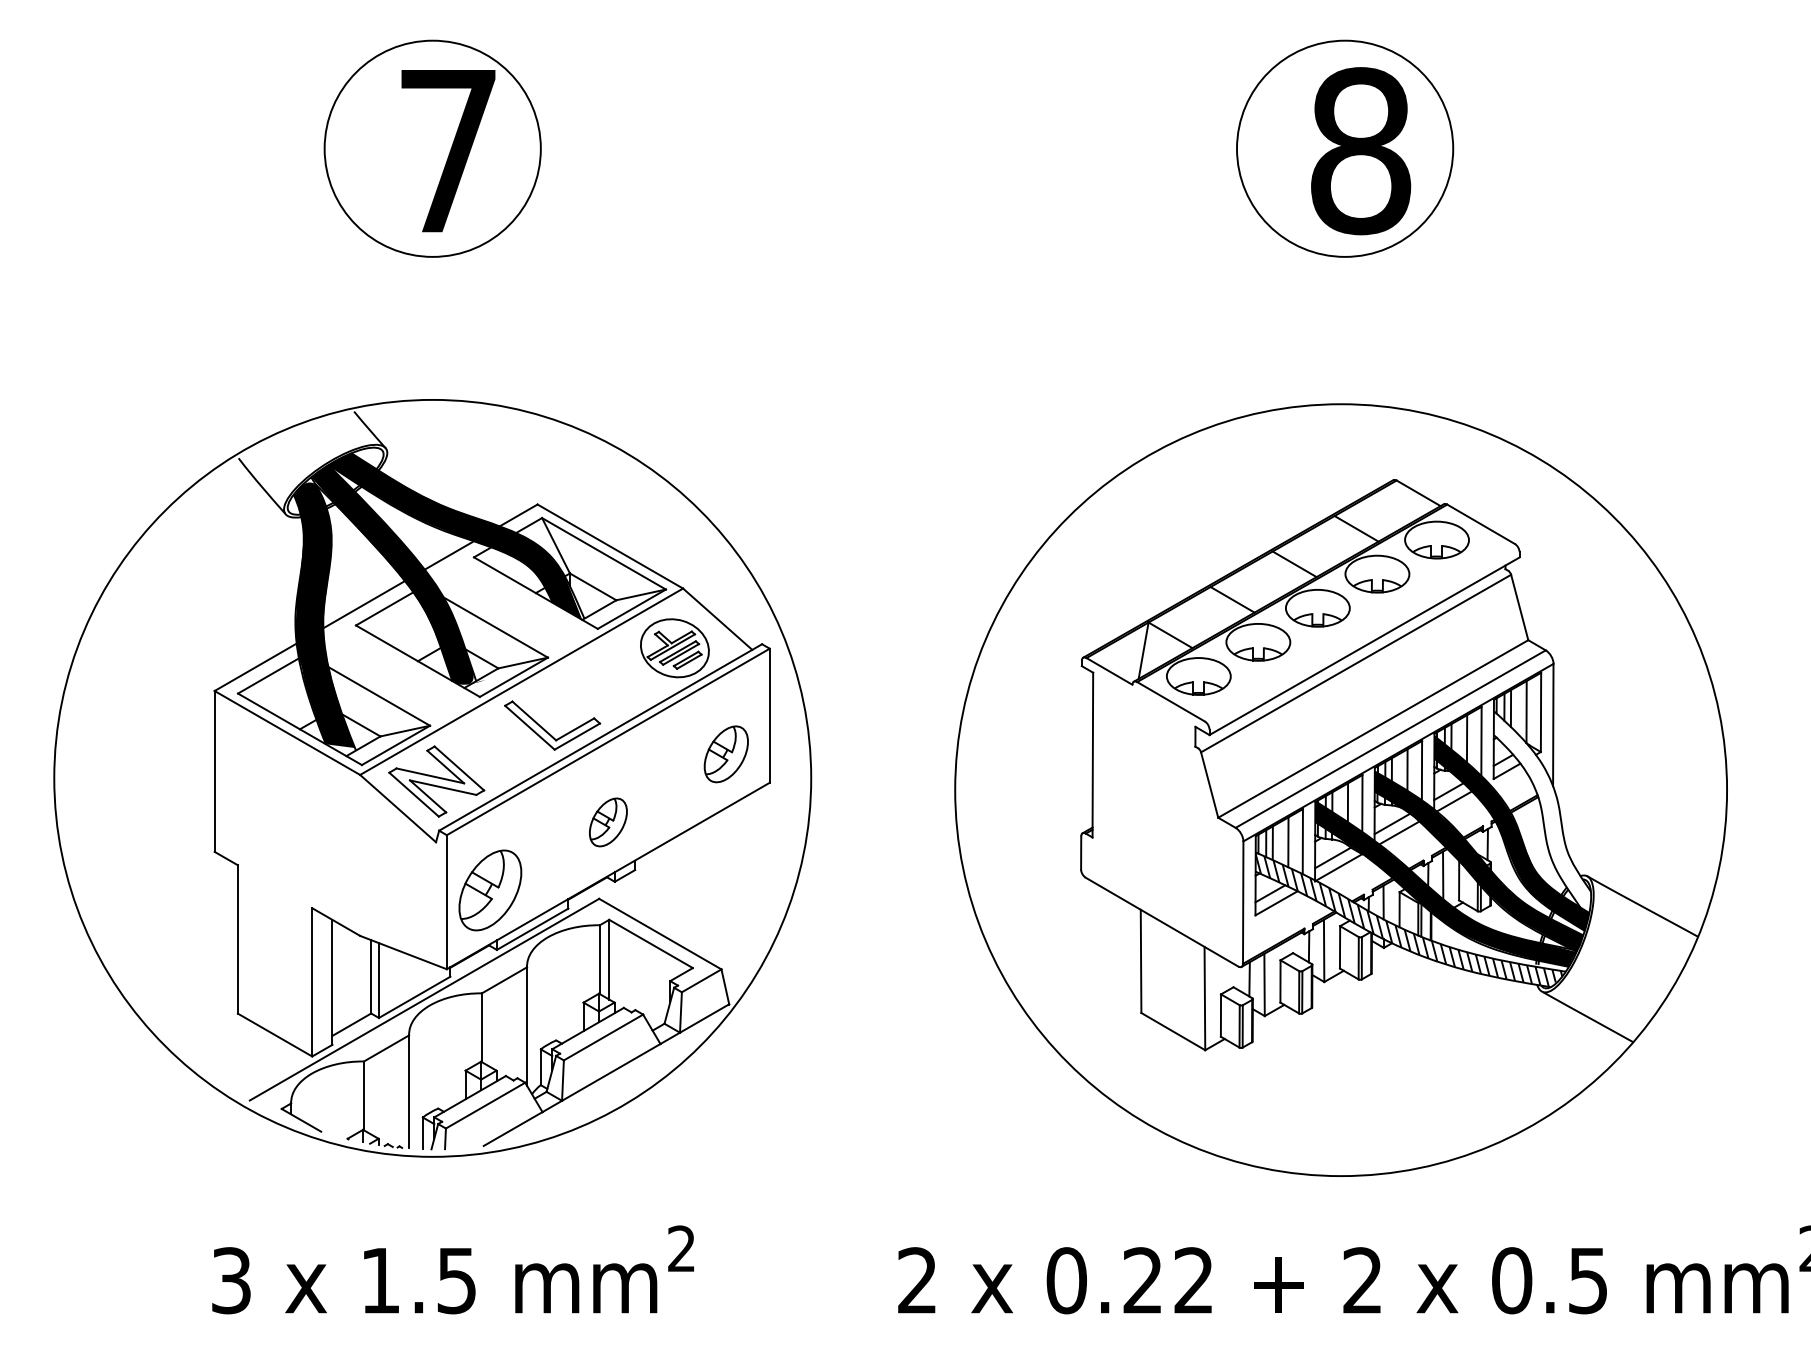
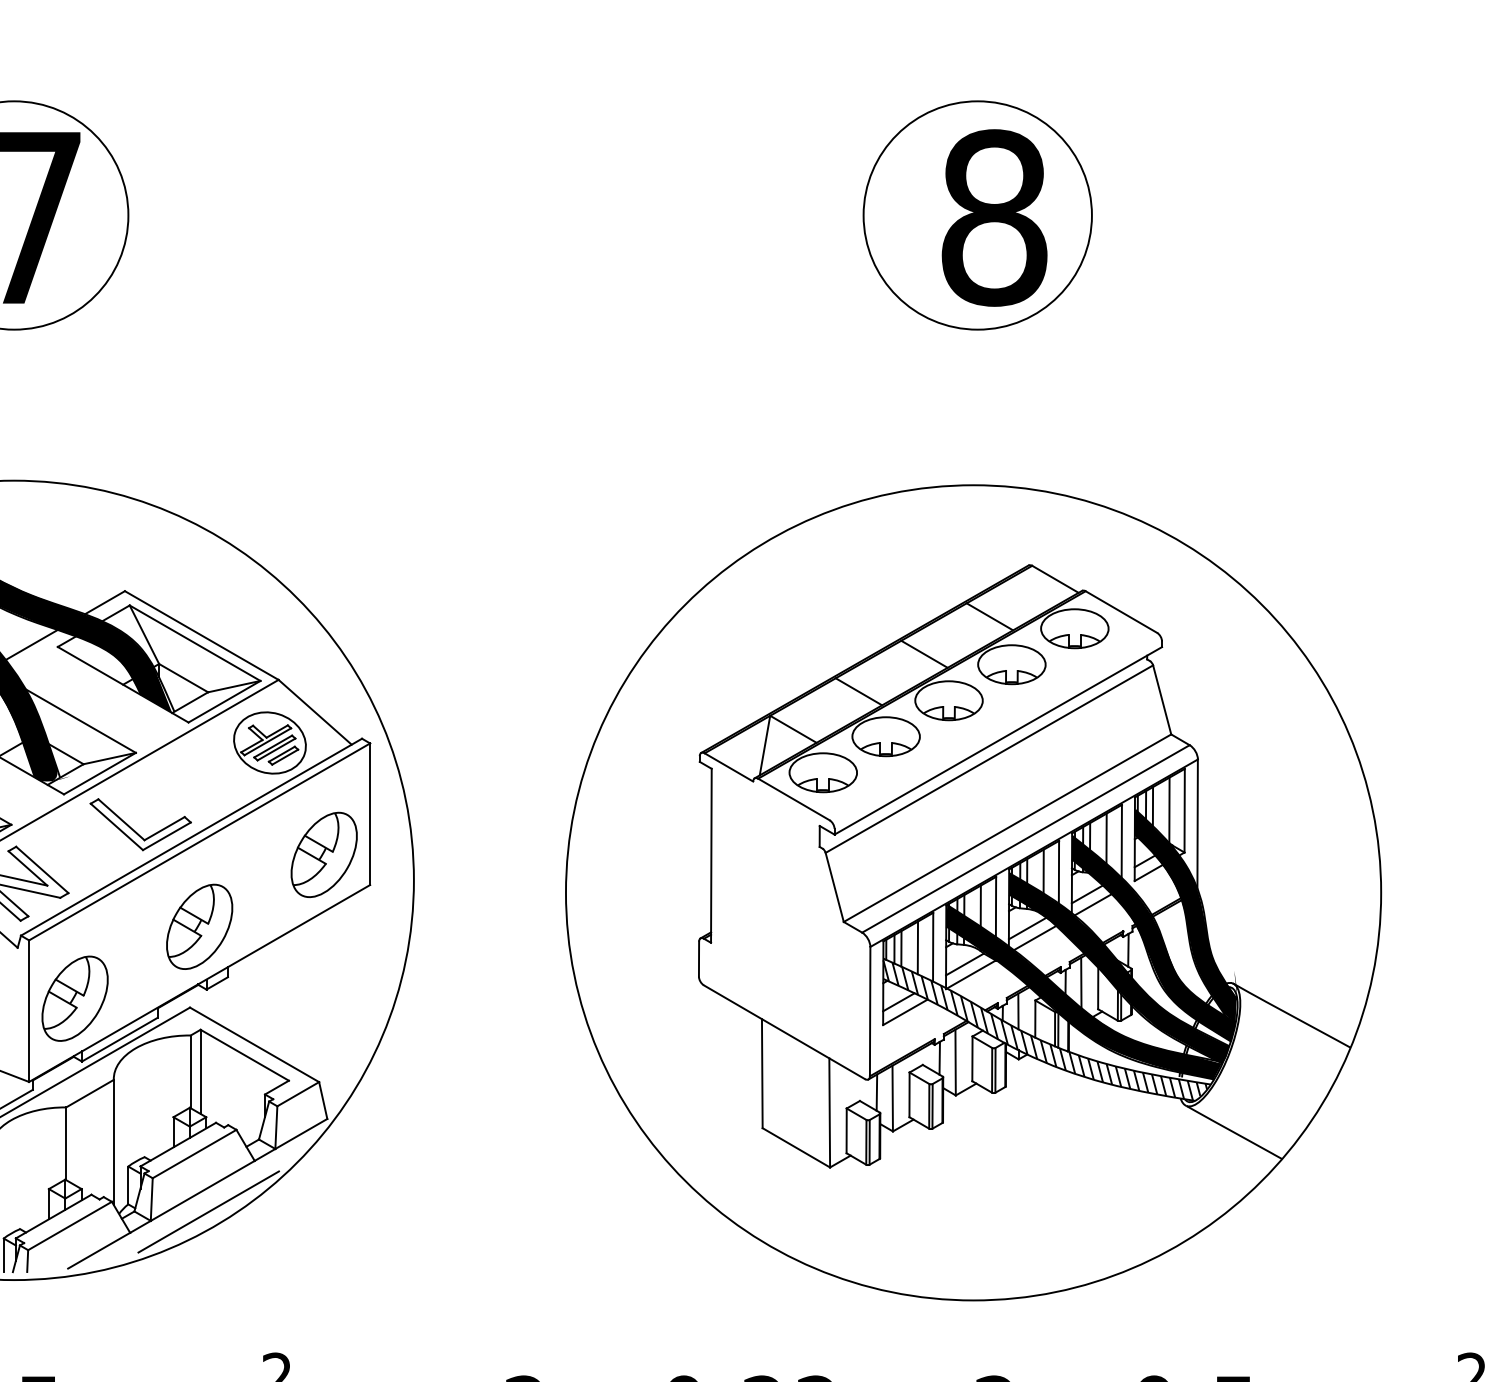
part: (726, 754) -> (324, 855), size x1.43
fill: (1541, 811) -> (1185, 915), added
part: (608, 822) -> (199, 926), size x1.67
line: (616, 1091) -> (208, 1211), added

